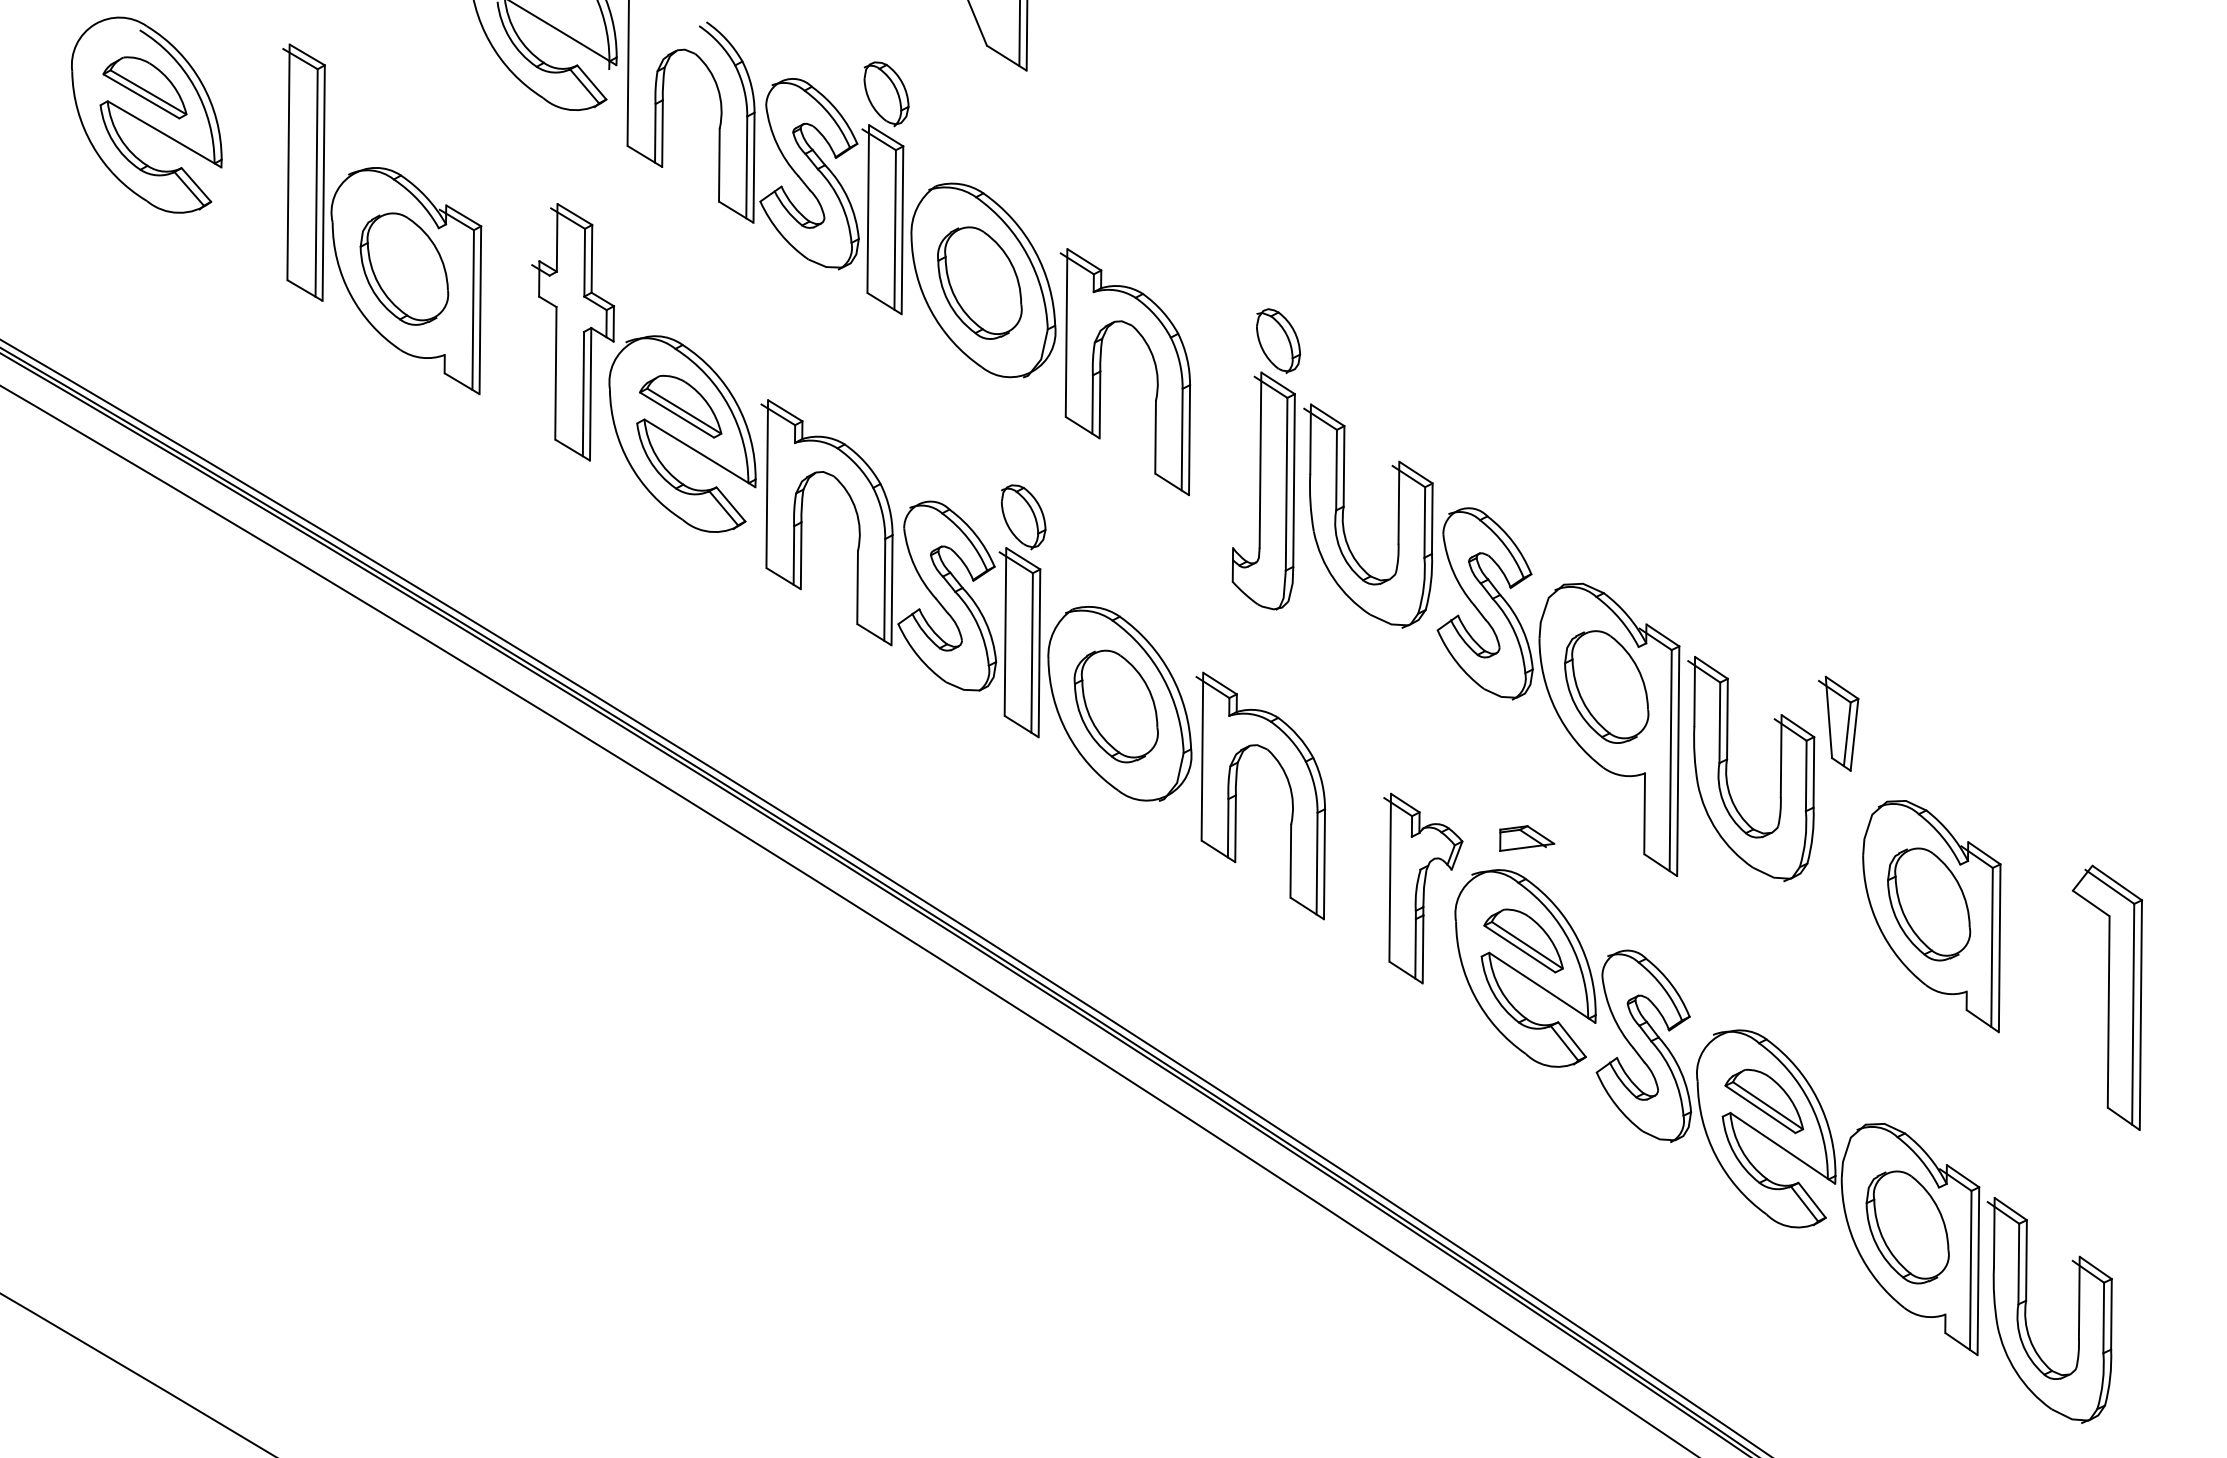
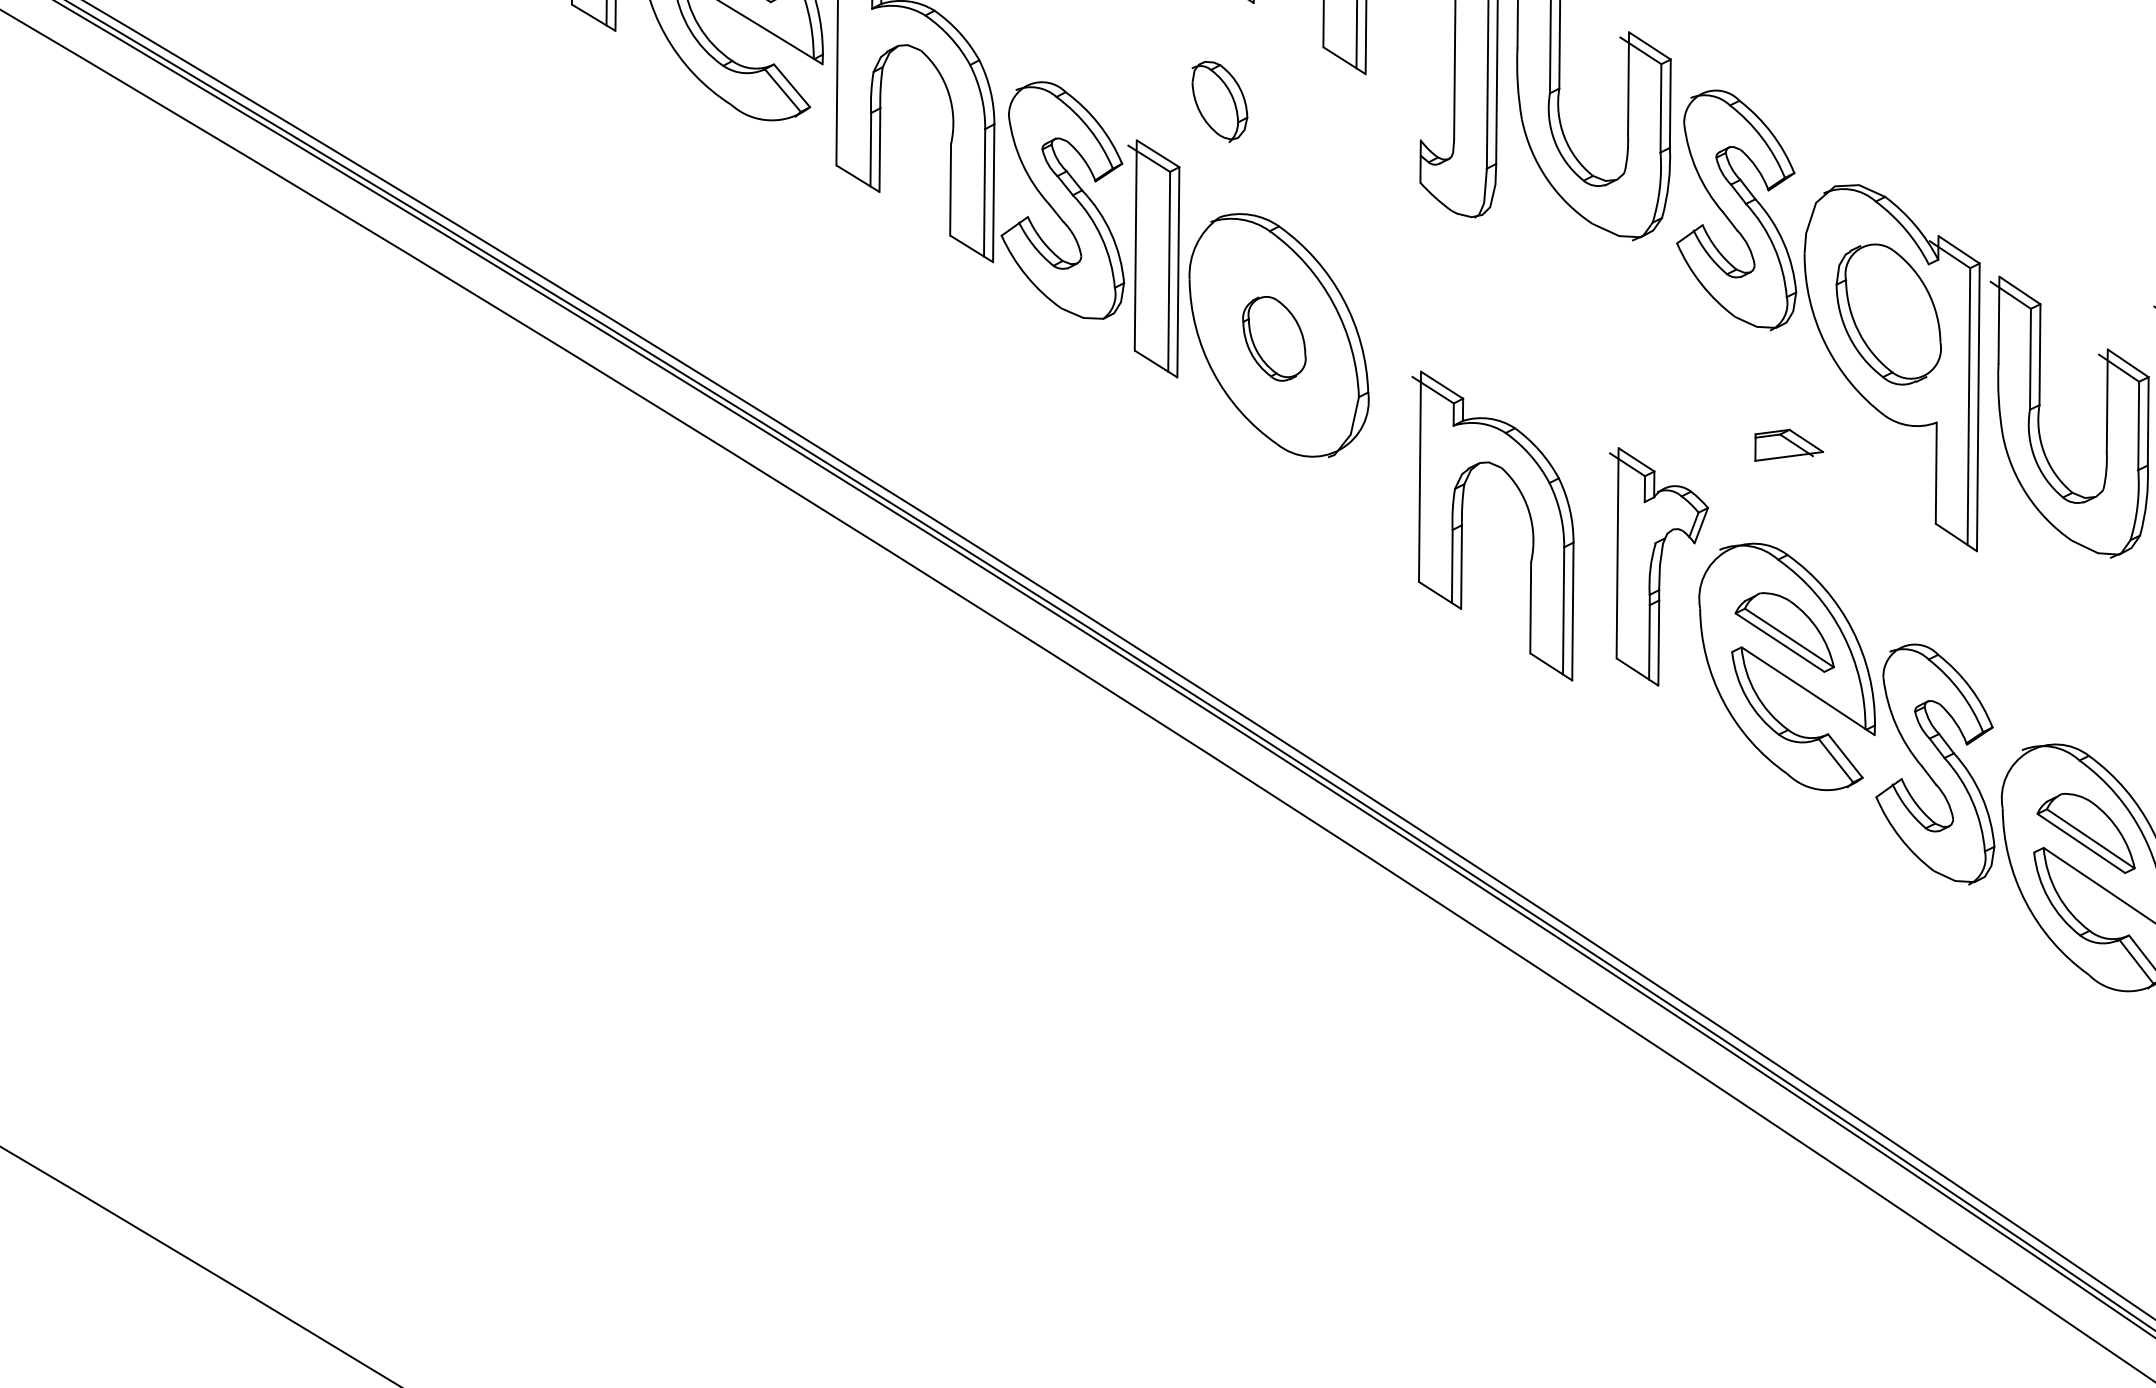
part: (1023, 517) -> (1219, 102), moved
part: (1115, 706) -> (1273, 338), size x0.6
part: (1236, 795) -> (1462, 525), moved
part: (1527, 838) -> (1789, 445), moved

